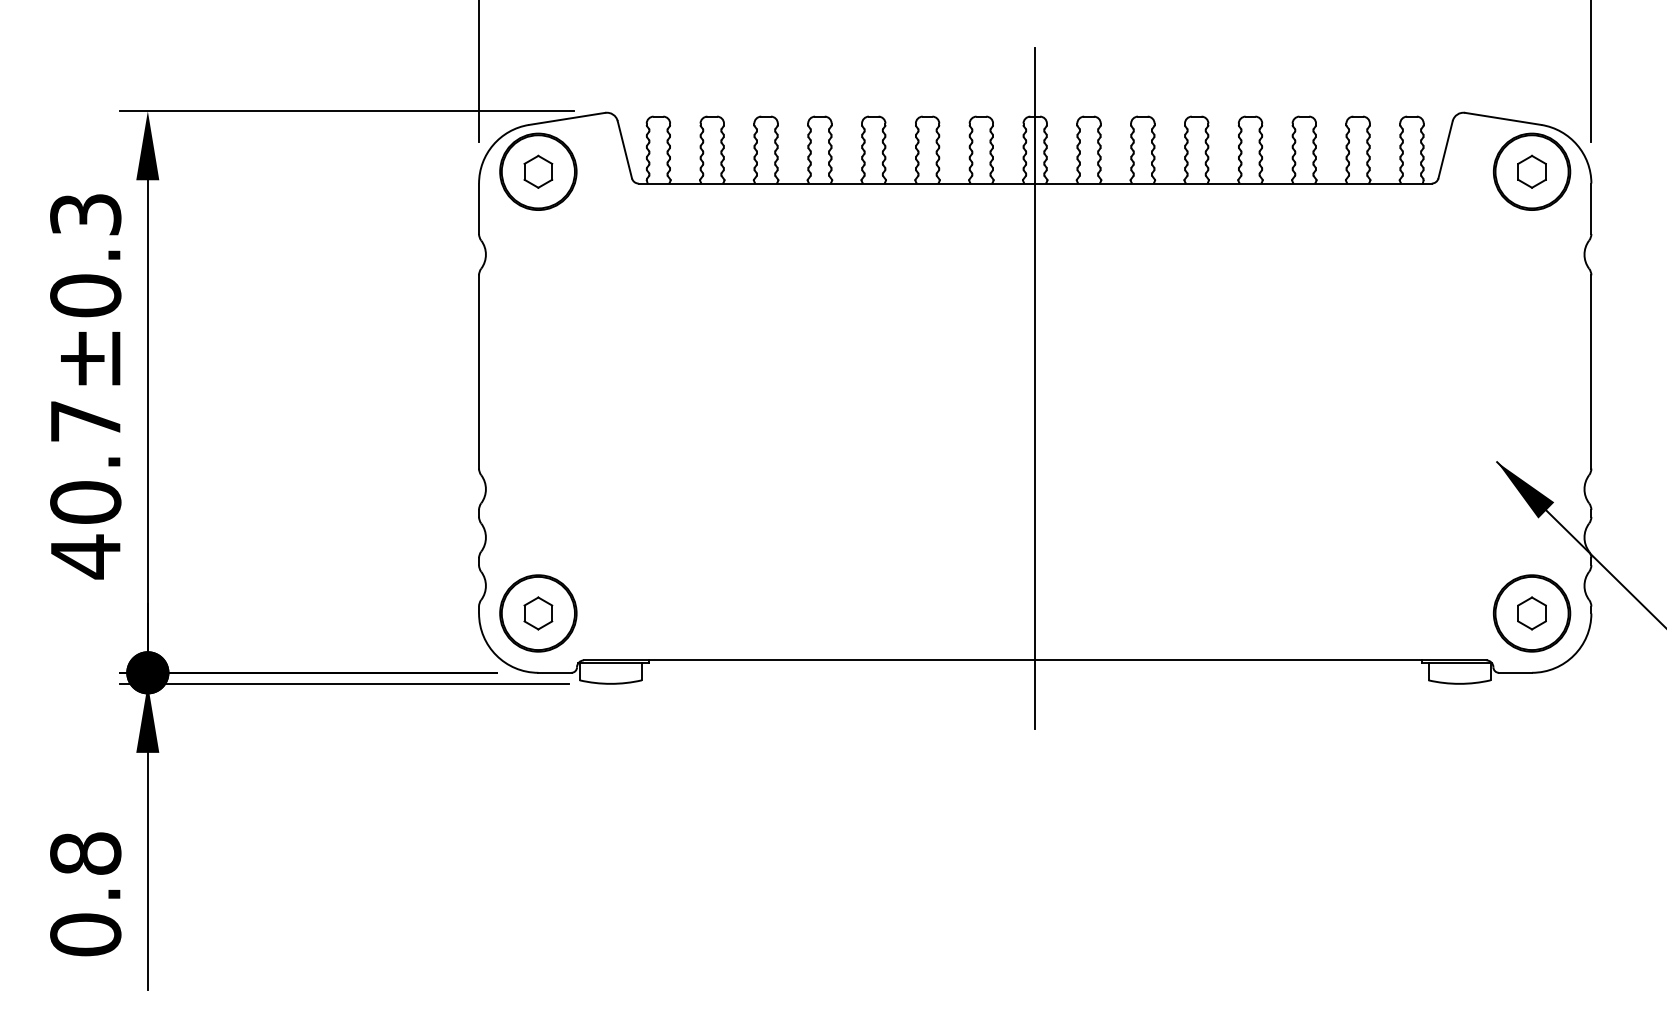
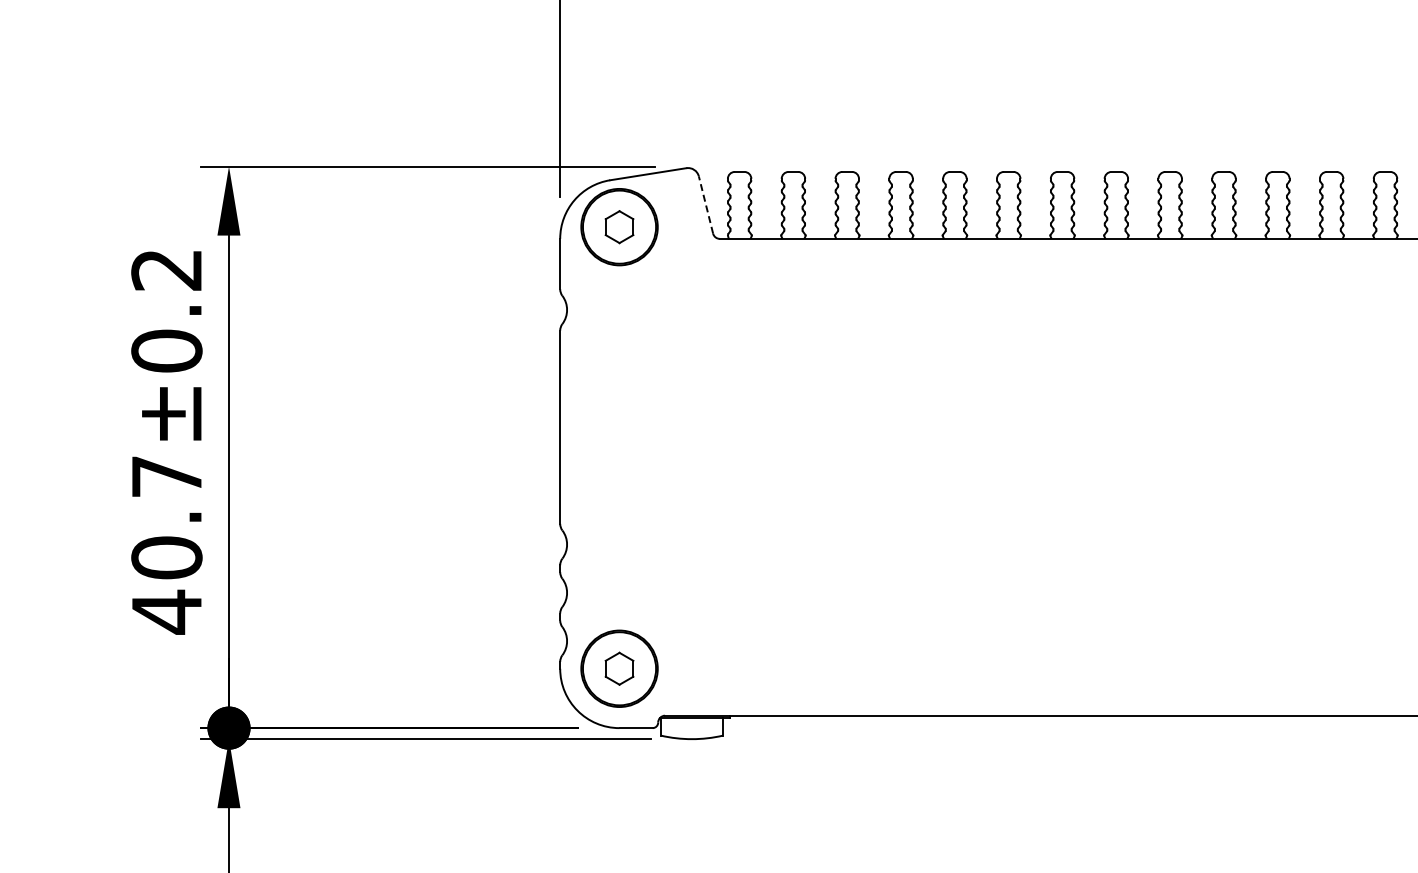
line: (624, 149) -> (705, 204), solid -> dashed
text: (85, 214) -> (166, 269), 40.7±0.3 -> 40.7±0.2
line: (1035, 388) -> (1116, 443), removed

